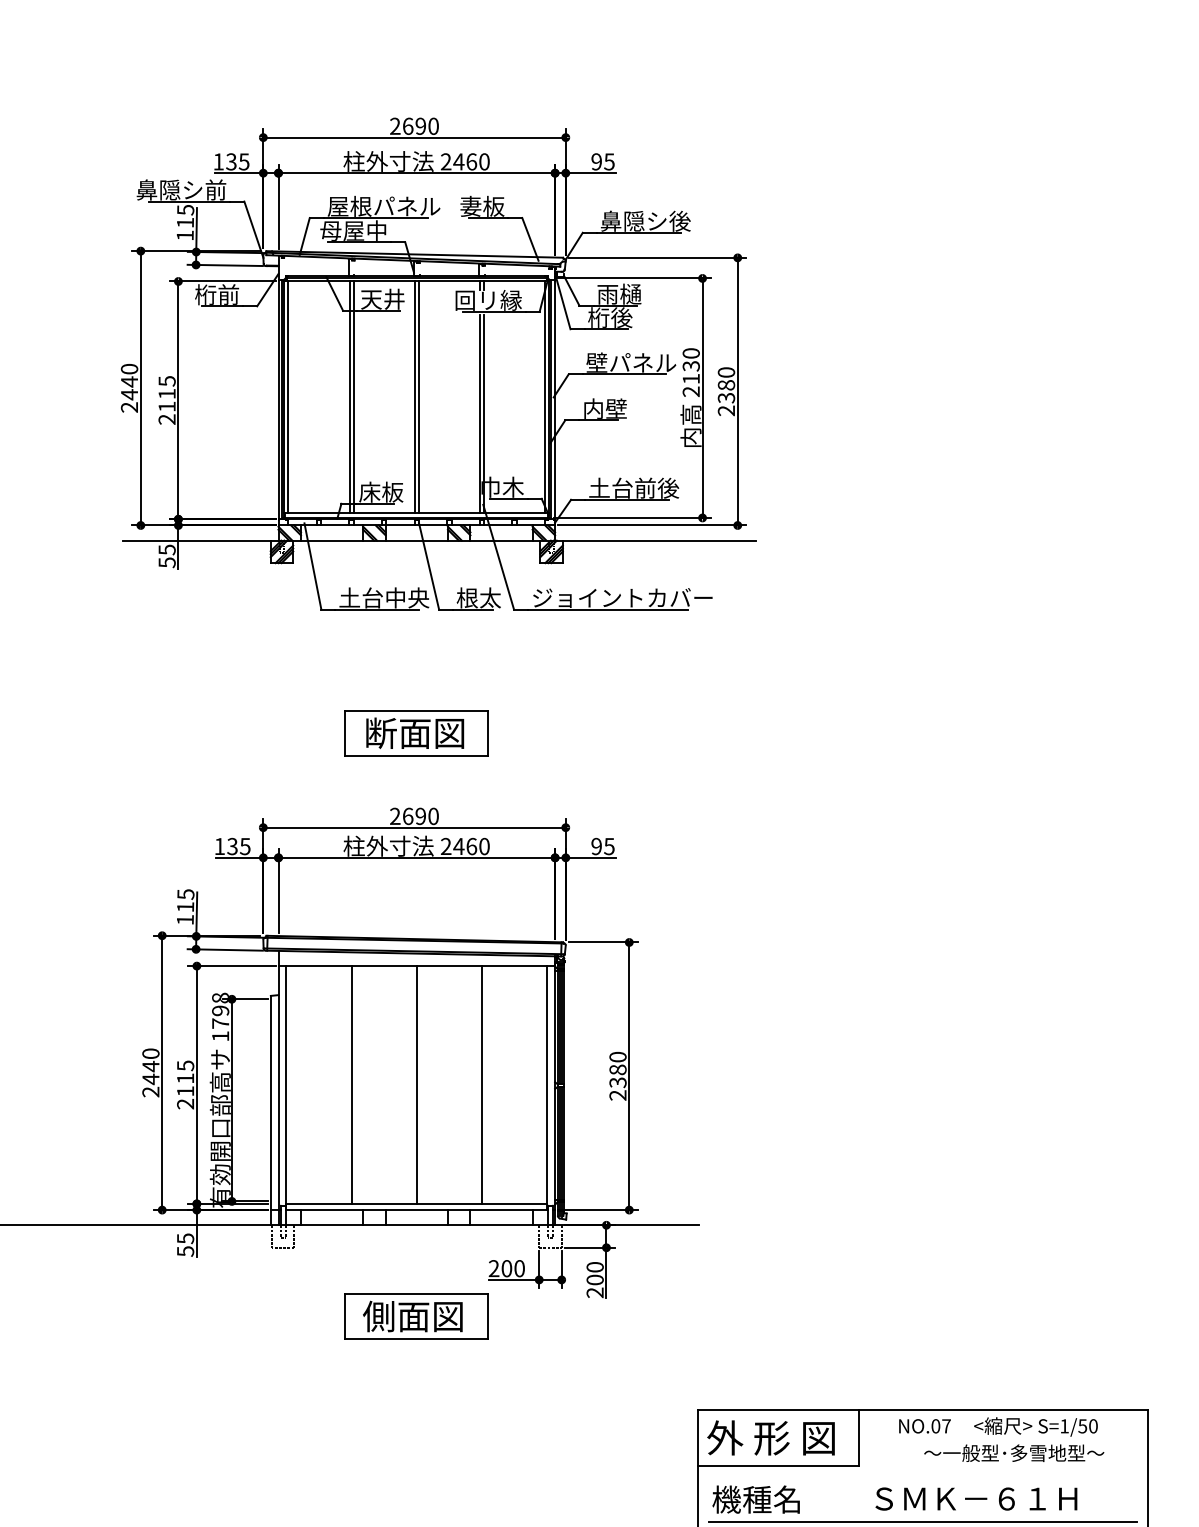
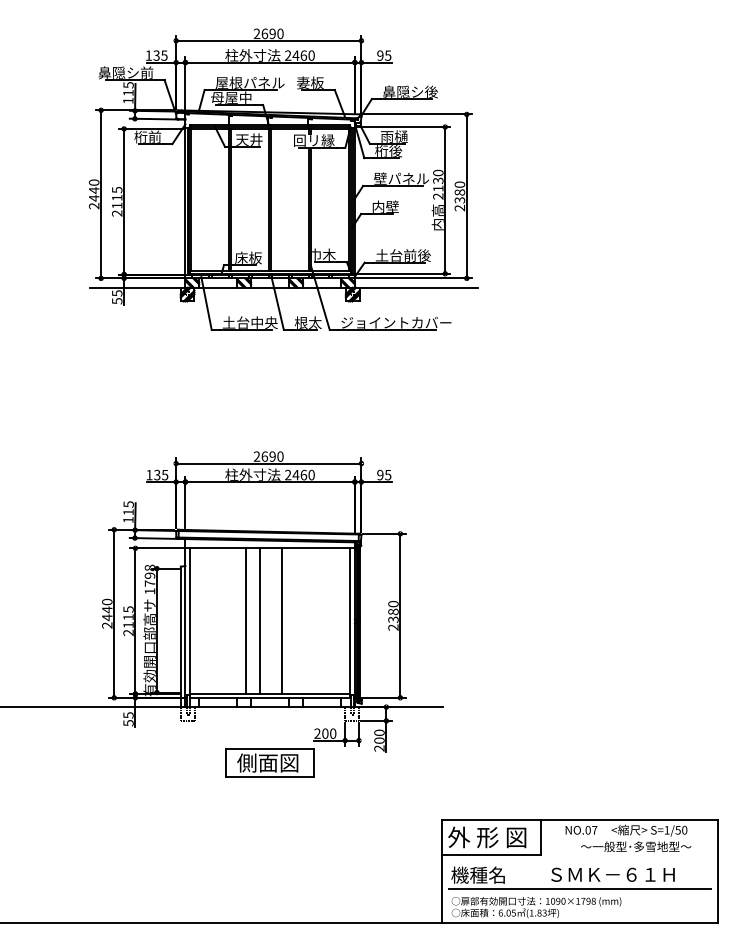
part: (415, 732) -> (269, 405), removed
line: (352, 1085) -> (260, 621), moved
line: (417, 1085) -> (246, 621), moved
line: (482, 1085) -> (282, 621), moved

